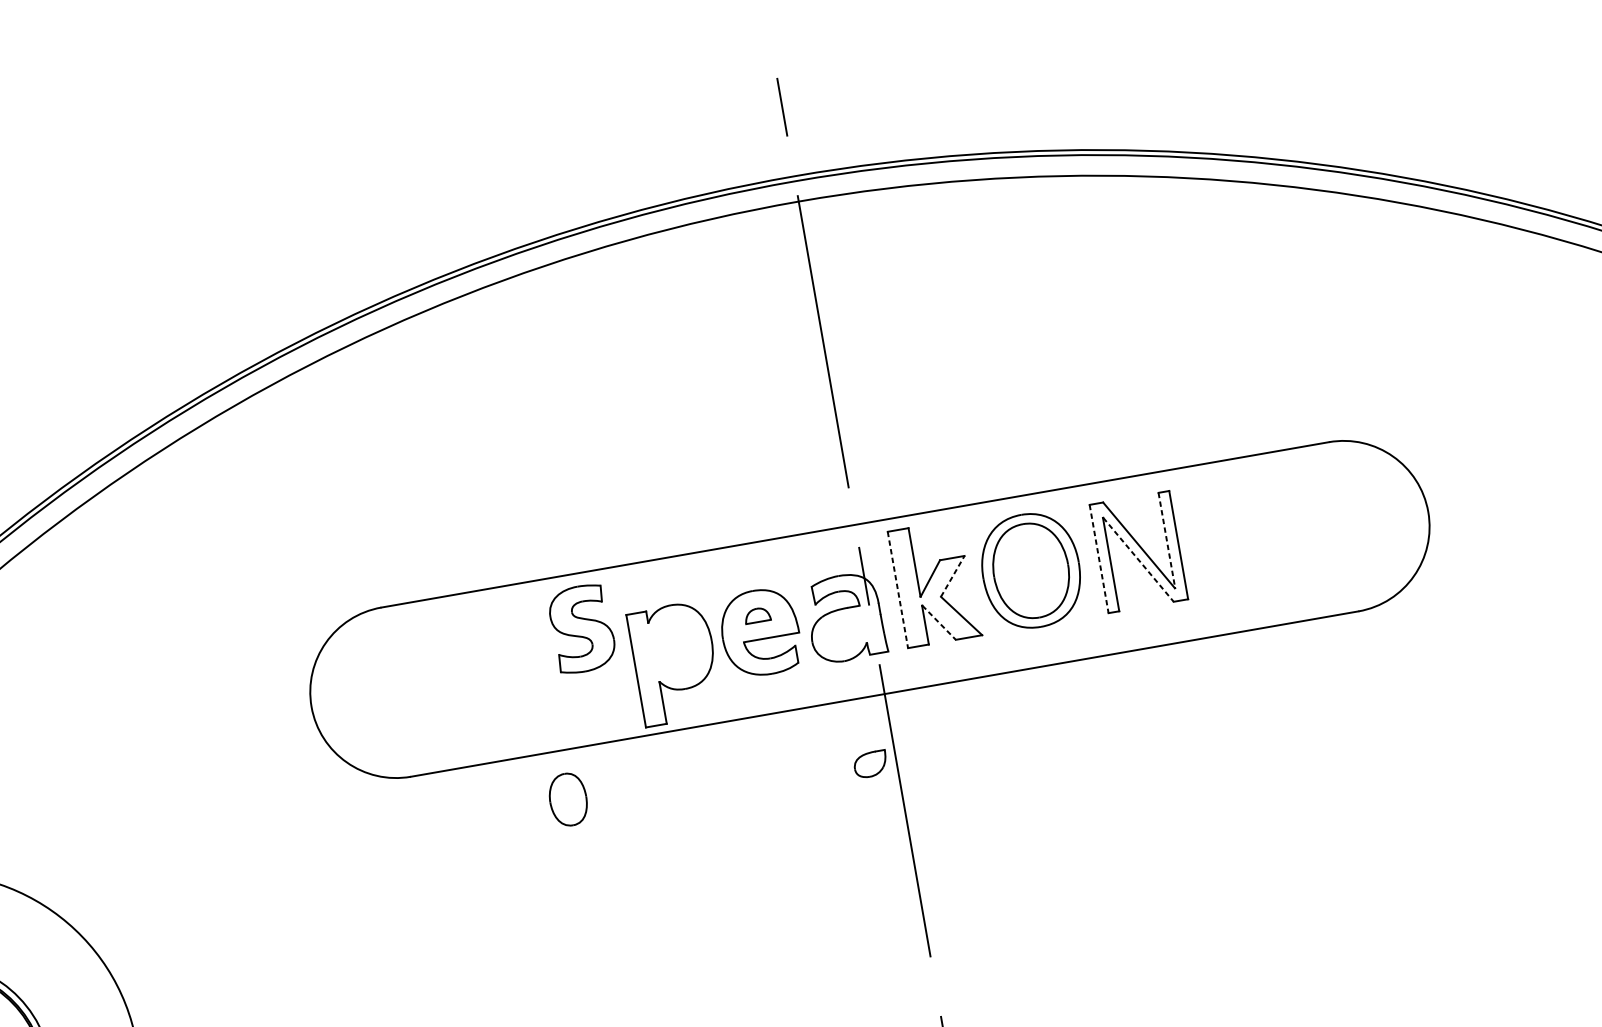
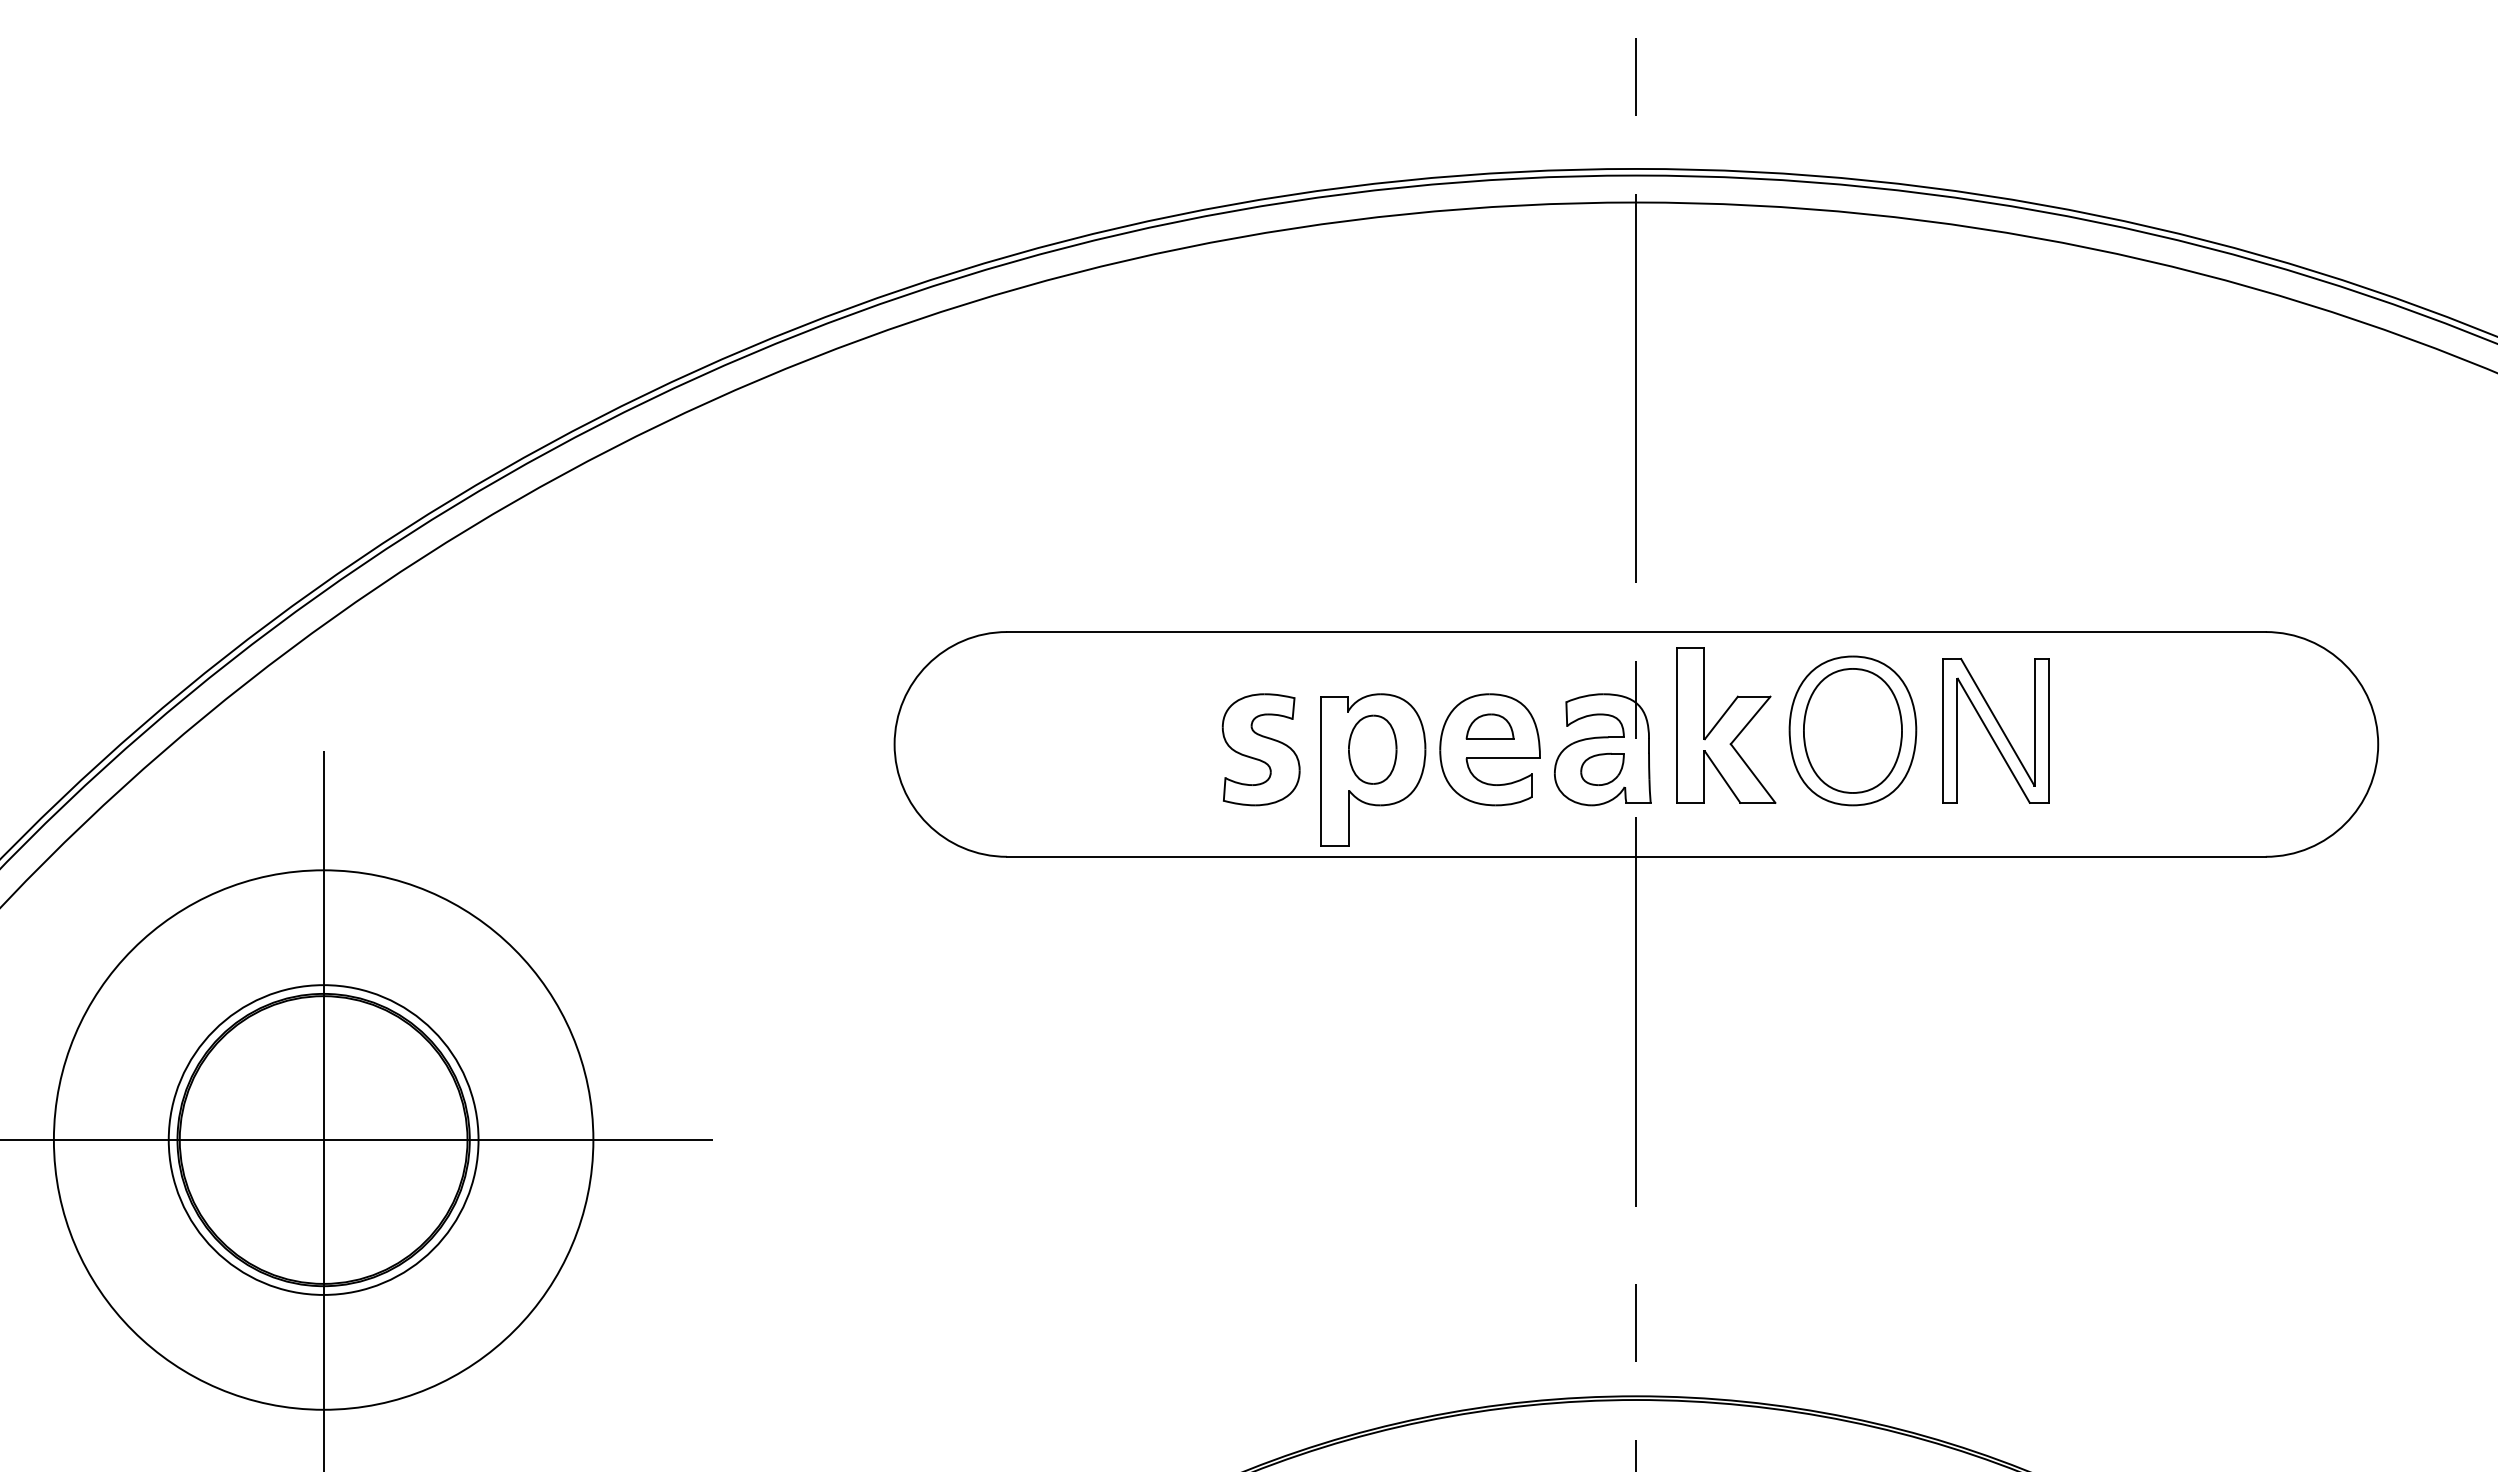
line: (1166, 540) -> (2034, 722), dashed -> solid
line: (1099, 558) -> (1943, 730), dashed -> solid
line: (1138, 559) -> (1993, 740), dashed -> solid
line: (952, 576) -> (1750, 720), dashed -> solid
line: (897, 590) -> (1676, 726), dashed -> solid
part: (757, 615) -> (1489, 726), size x1.43
line: (939, 623) -> (1722, 777), dashed -> solid
part: (581, 628) -> (1260, 749), moved
part: (870, 763) -> (1602, 768), moved
part: (568, 799) -> (1372, 749), moved

